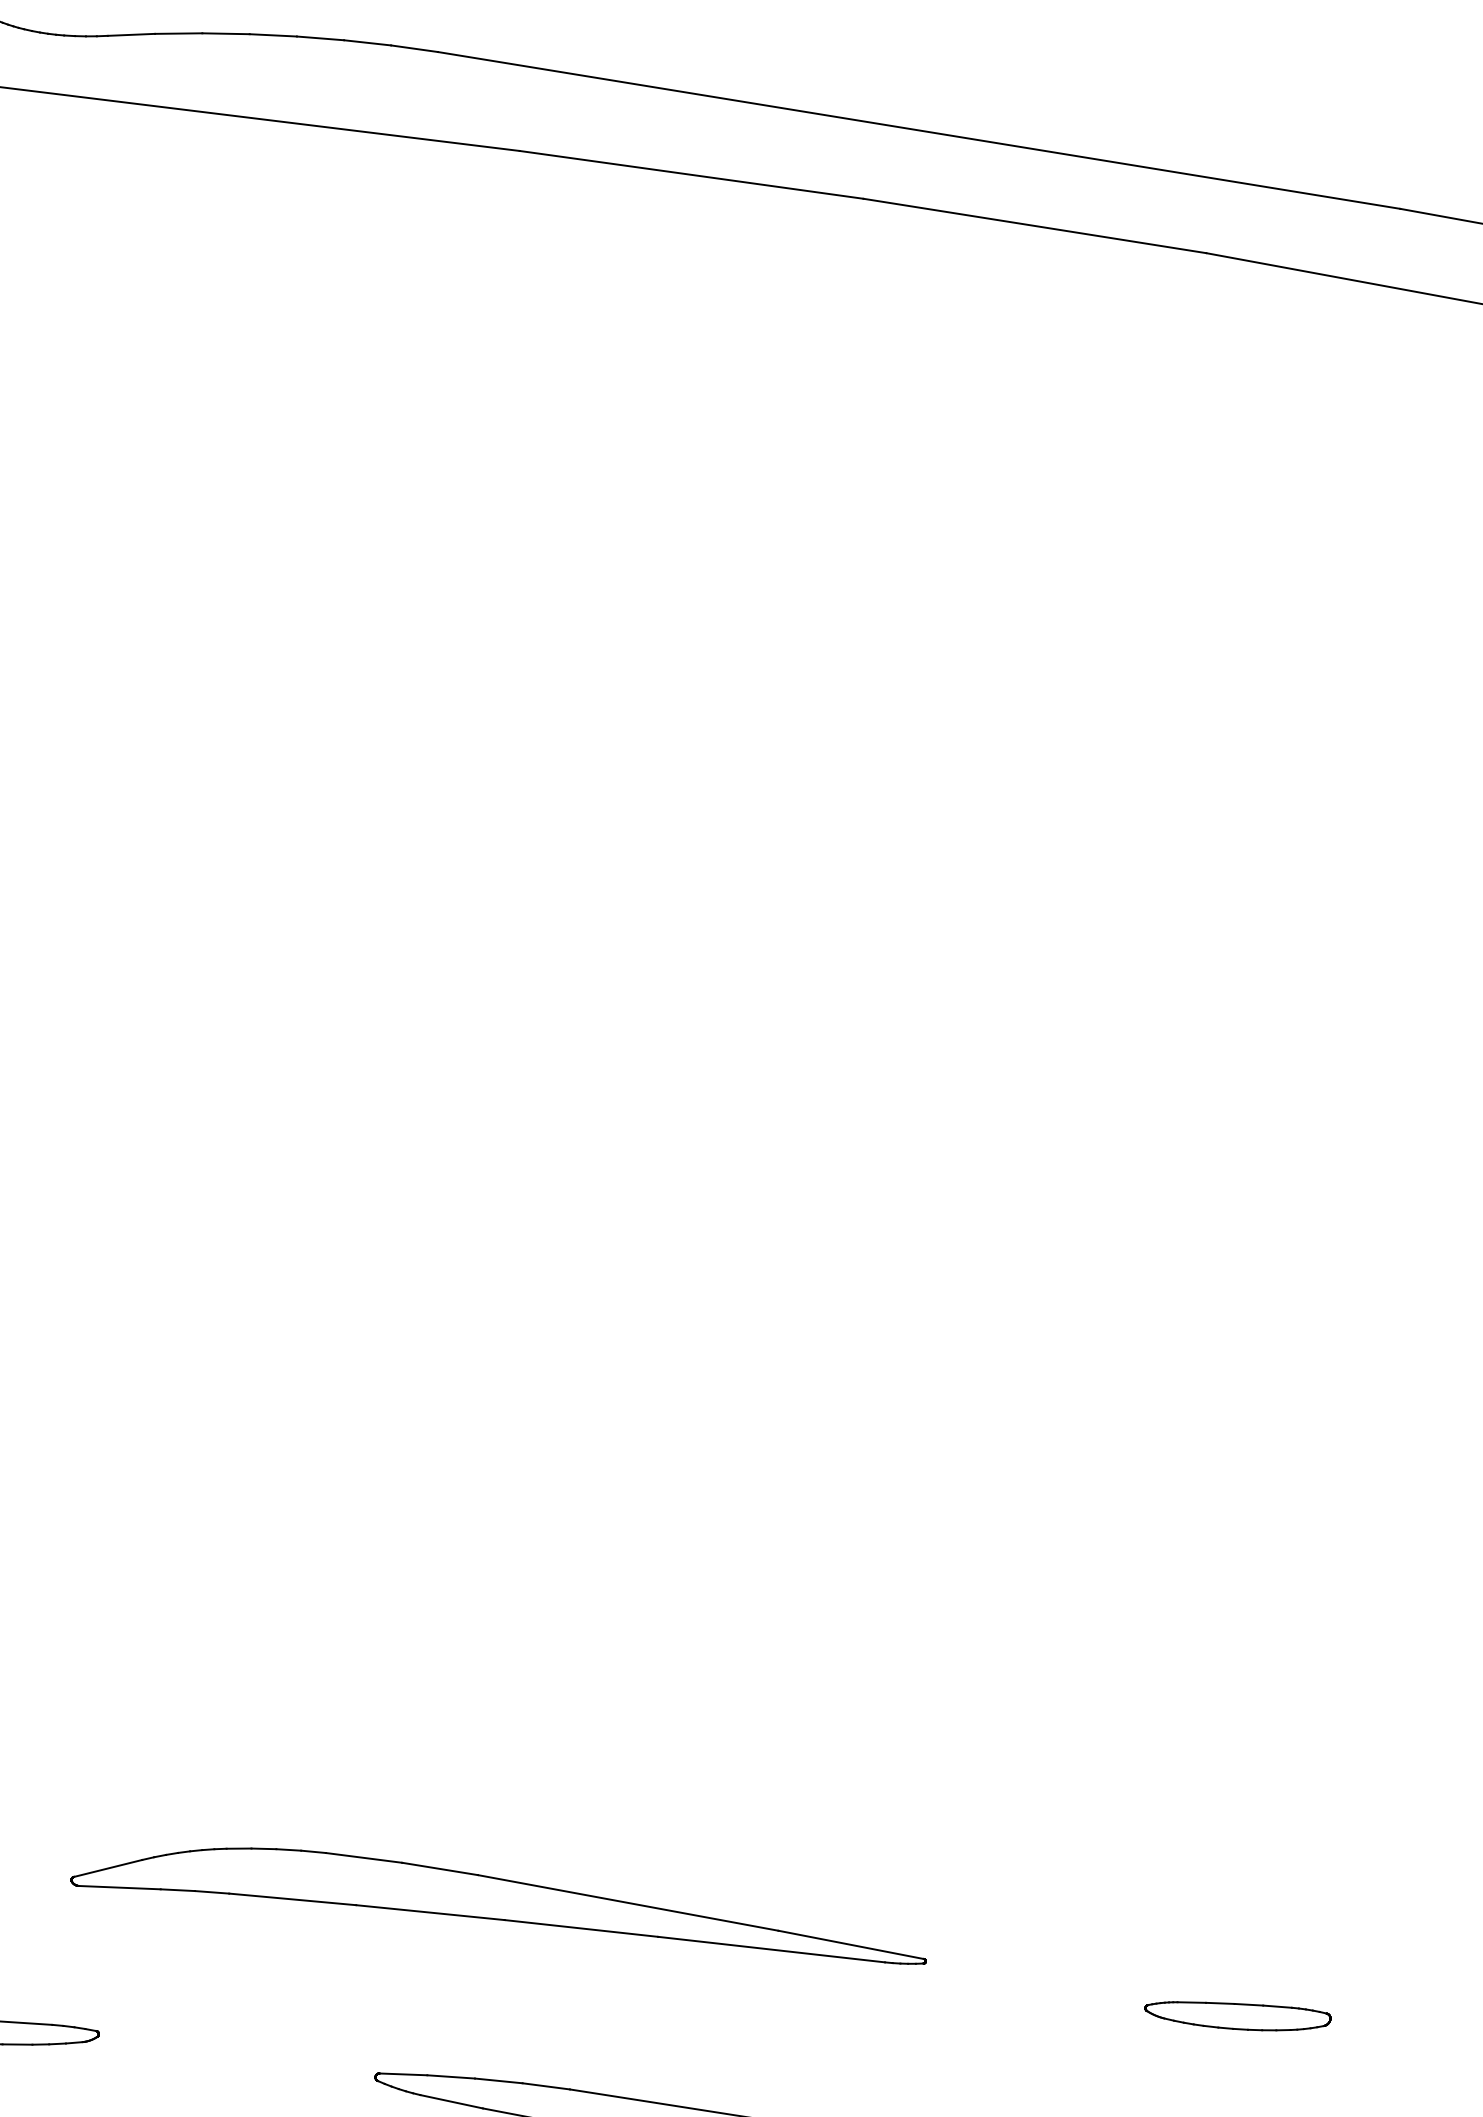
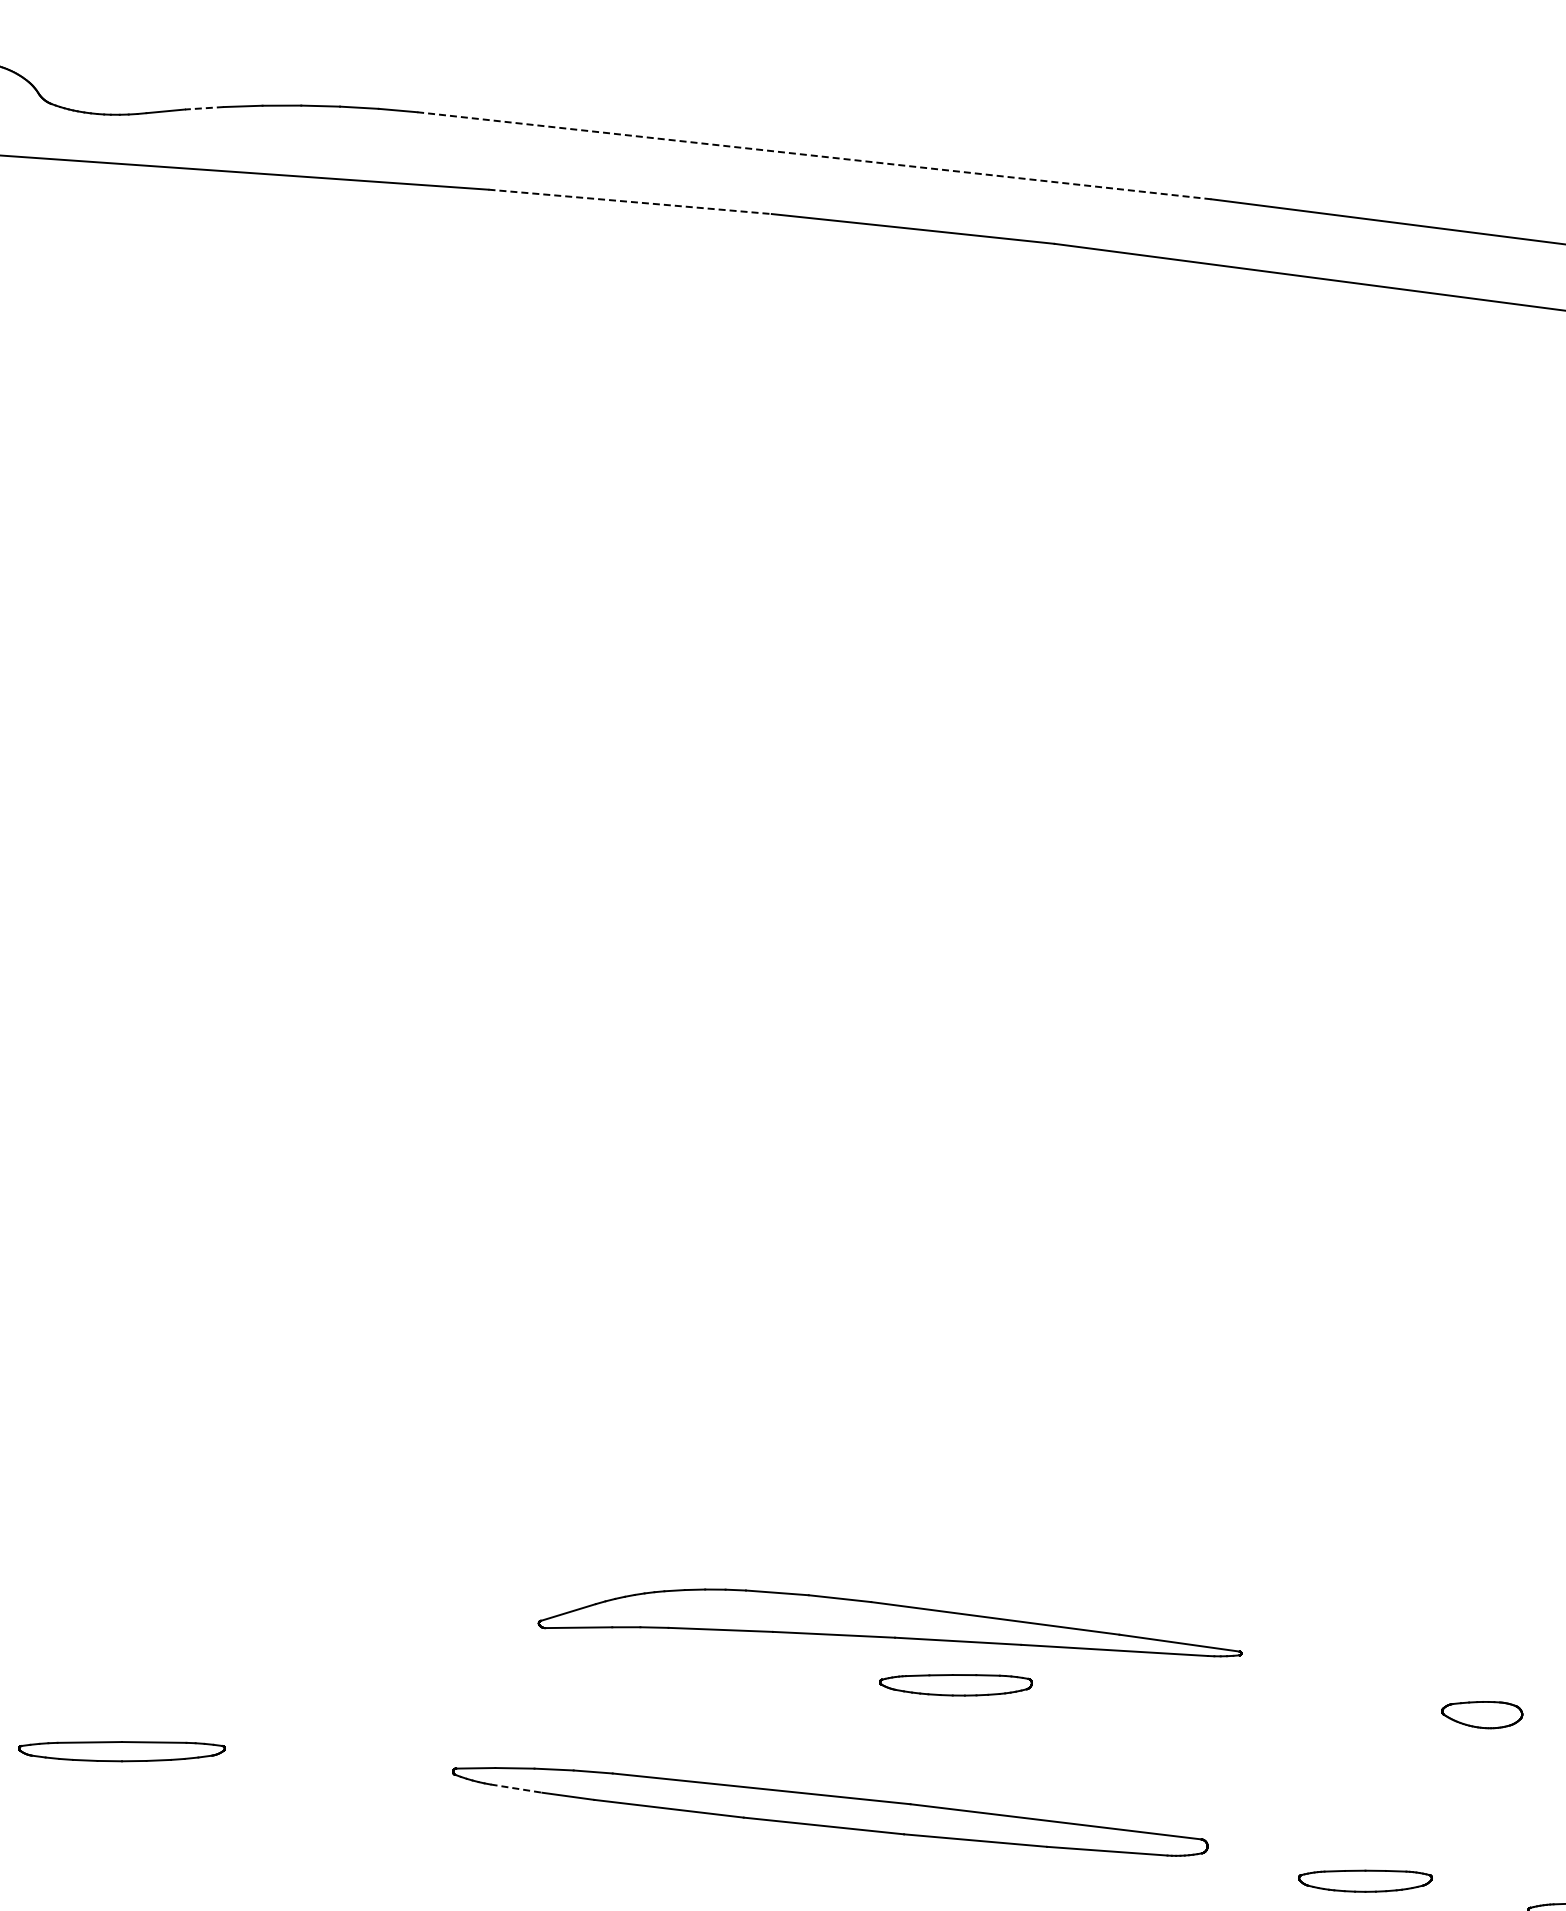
line: (177, 33) -> (203, 108), solid -> dashed
line: (918, 130) -> (813, 155), solid -> dashed
line: (692, 174) -> (630, 201), solid -> dashed
part: (498, 1901) -> (889, 1622), moved
part: (1237, 2016) -> (955, 1685), moved
line: (451, 2101) -> (516, 1788), solid -> dashed

